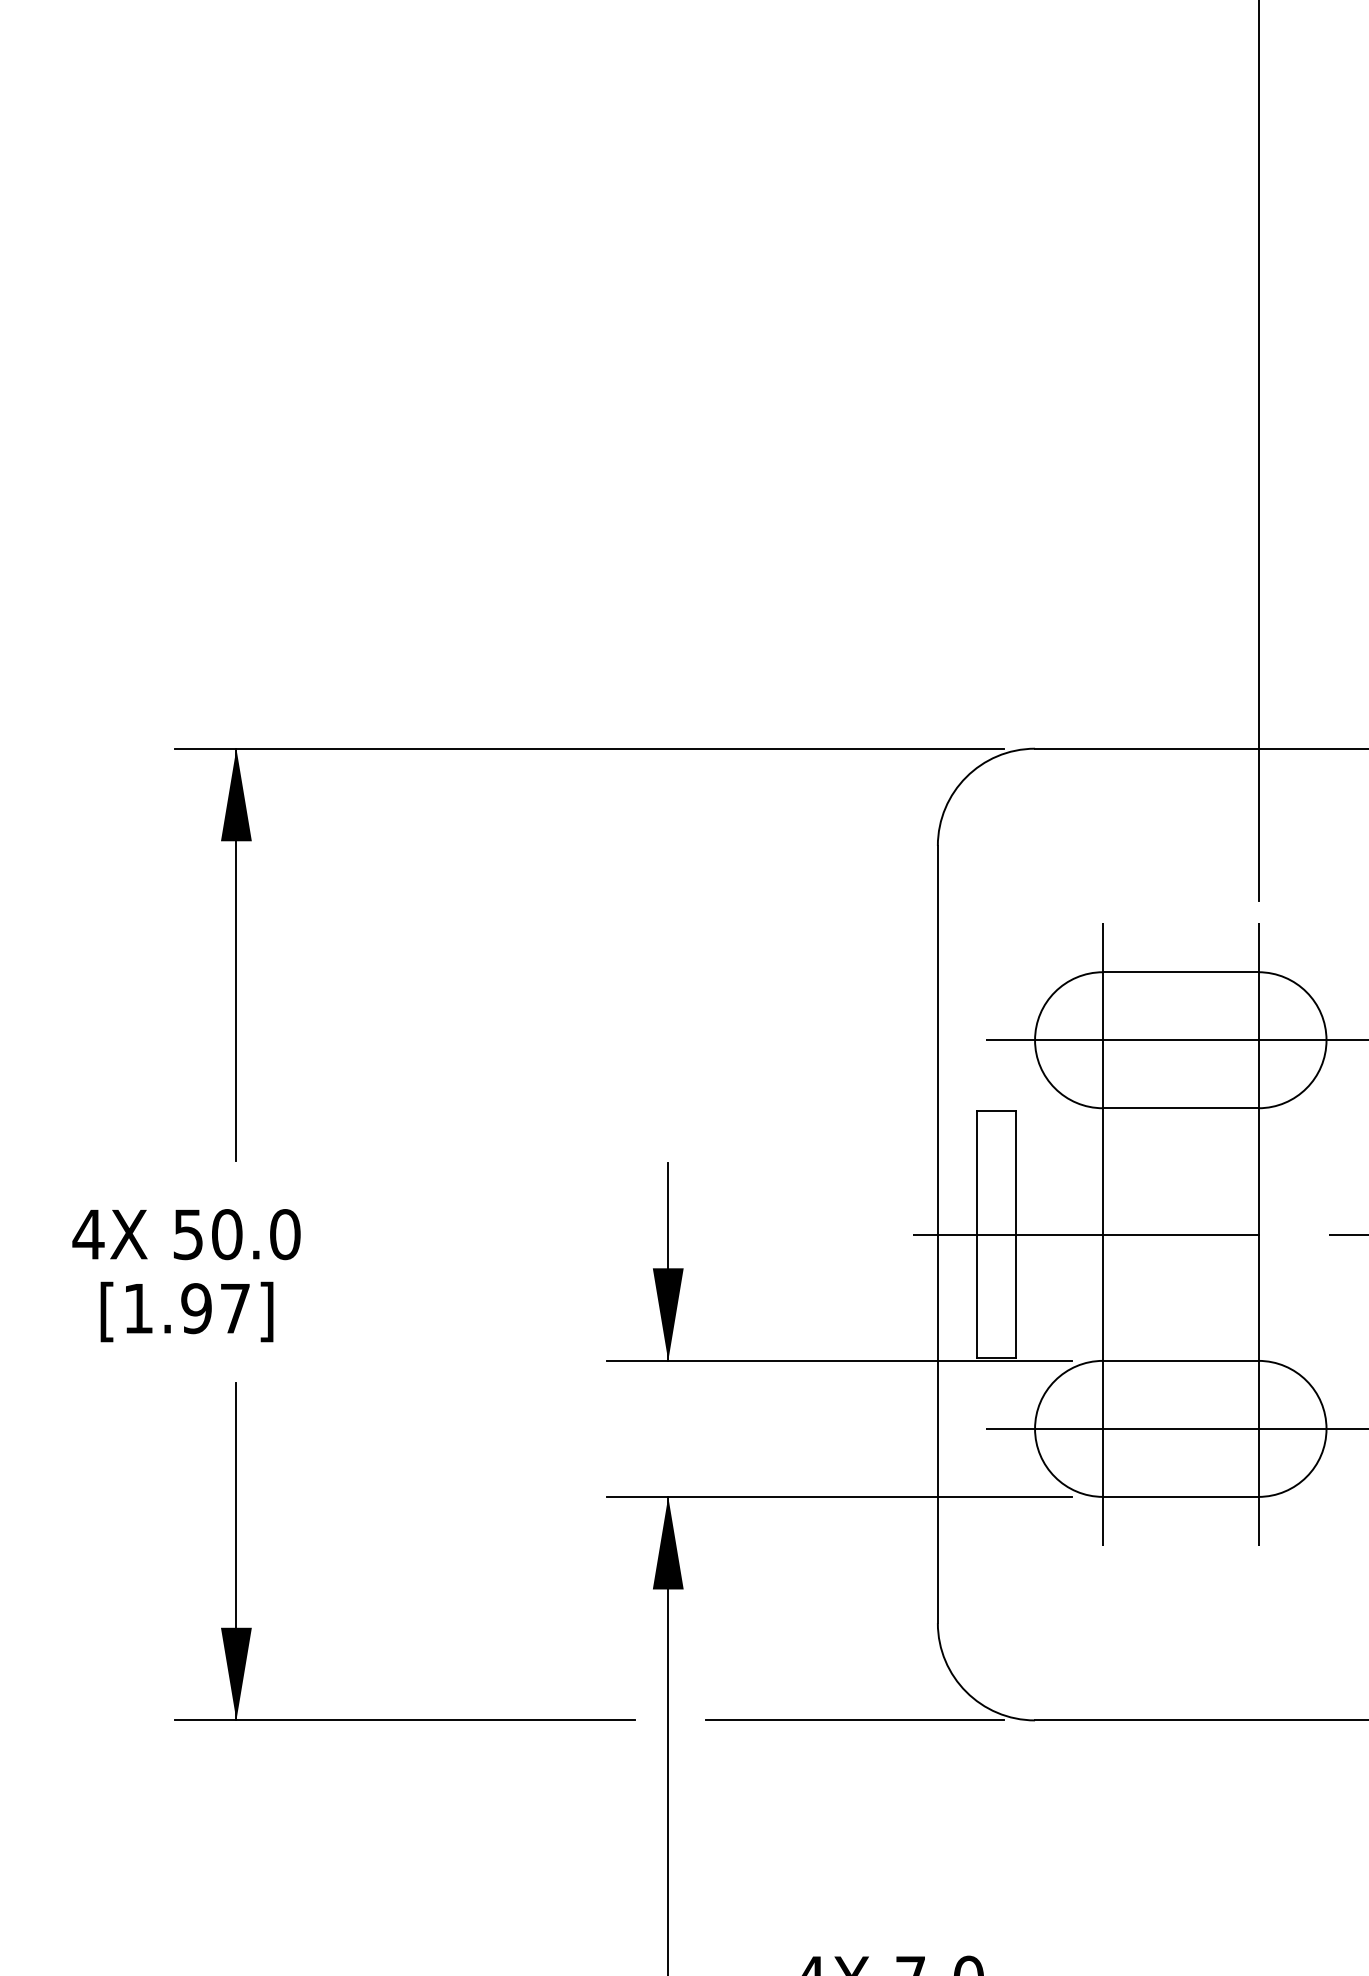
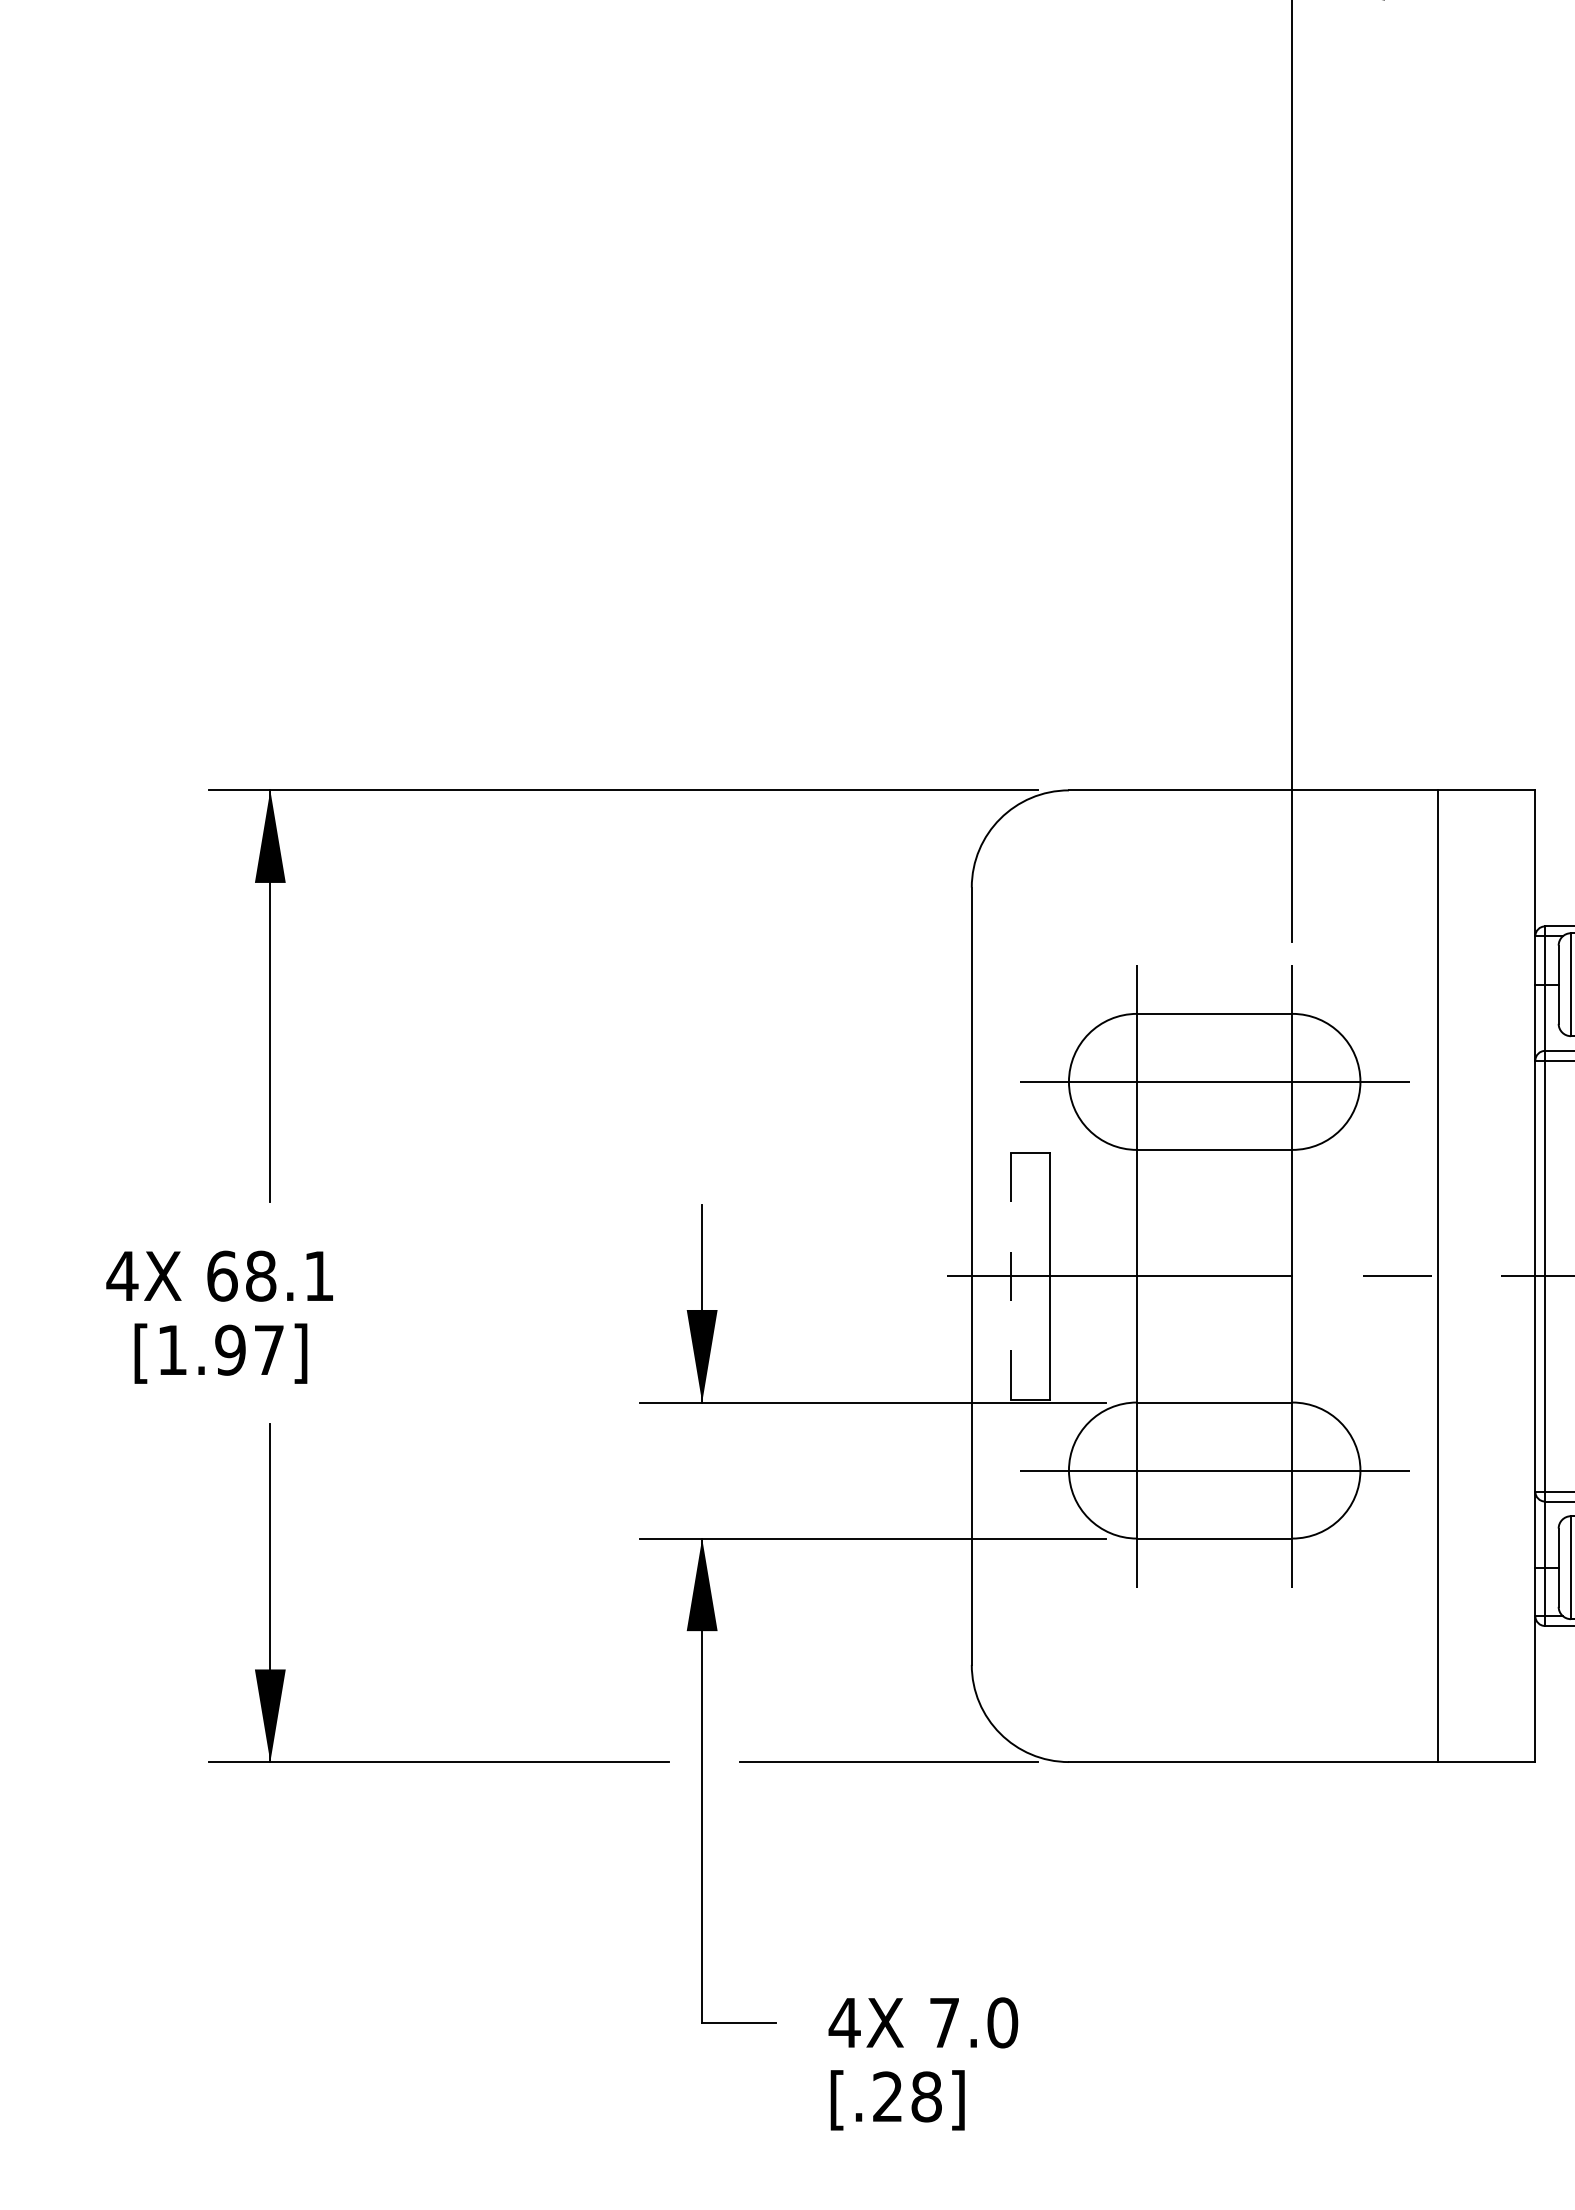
text: (236, 1233) -> (270, 1275), 50.0 -> 68.1
line: (976, 1233) -> (1010, 1275), solid -> dashed

